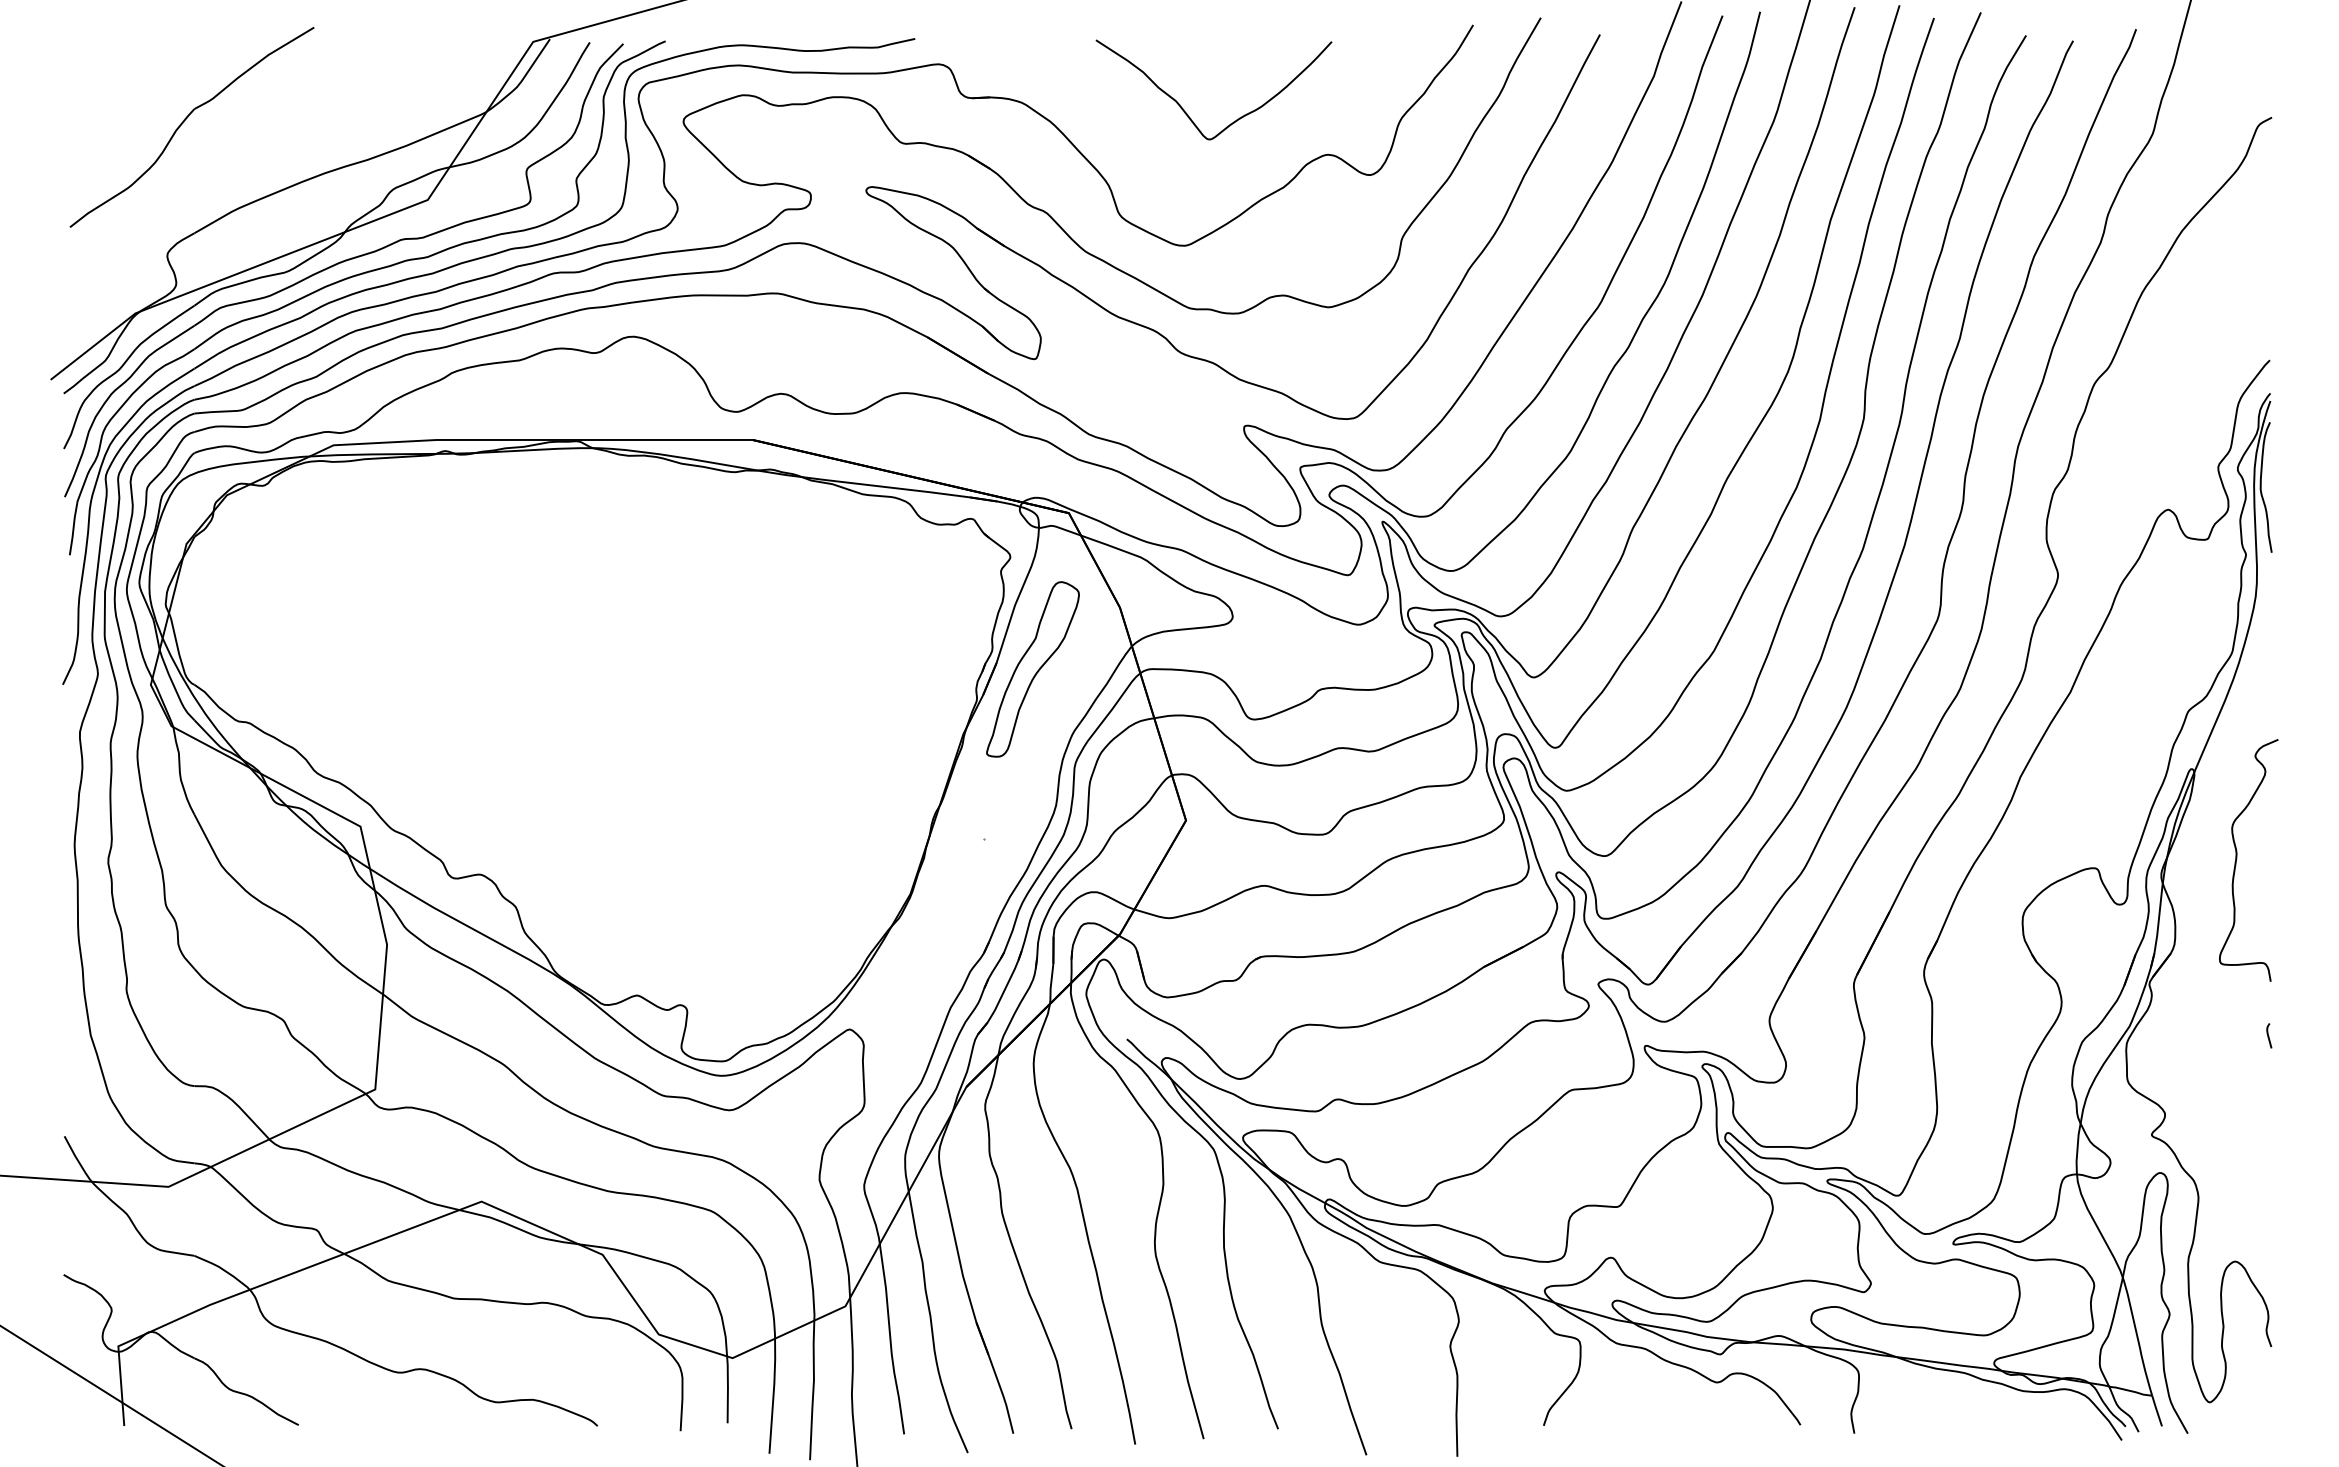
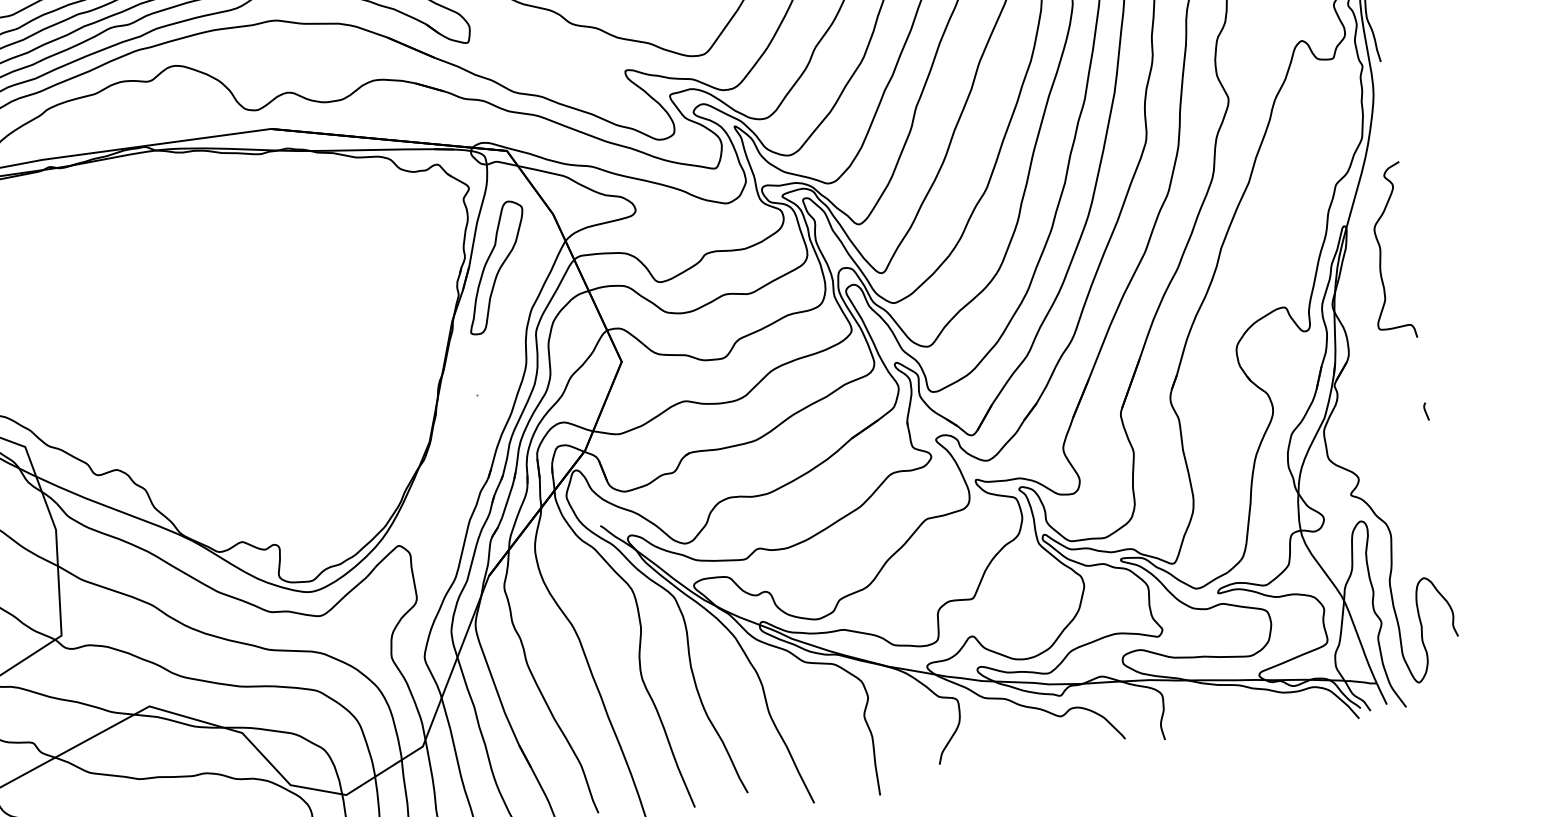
curve: (2237, 858) -> (1381, 251), moved

